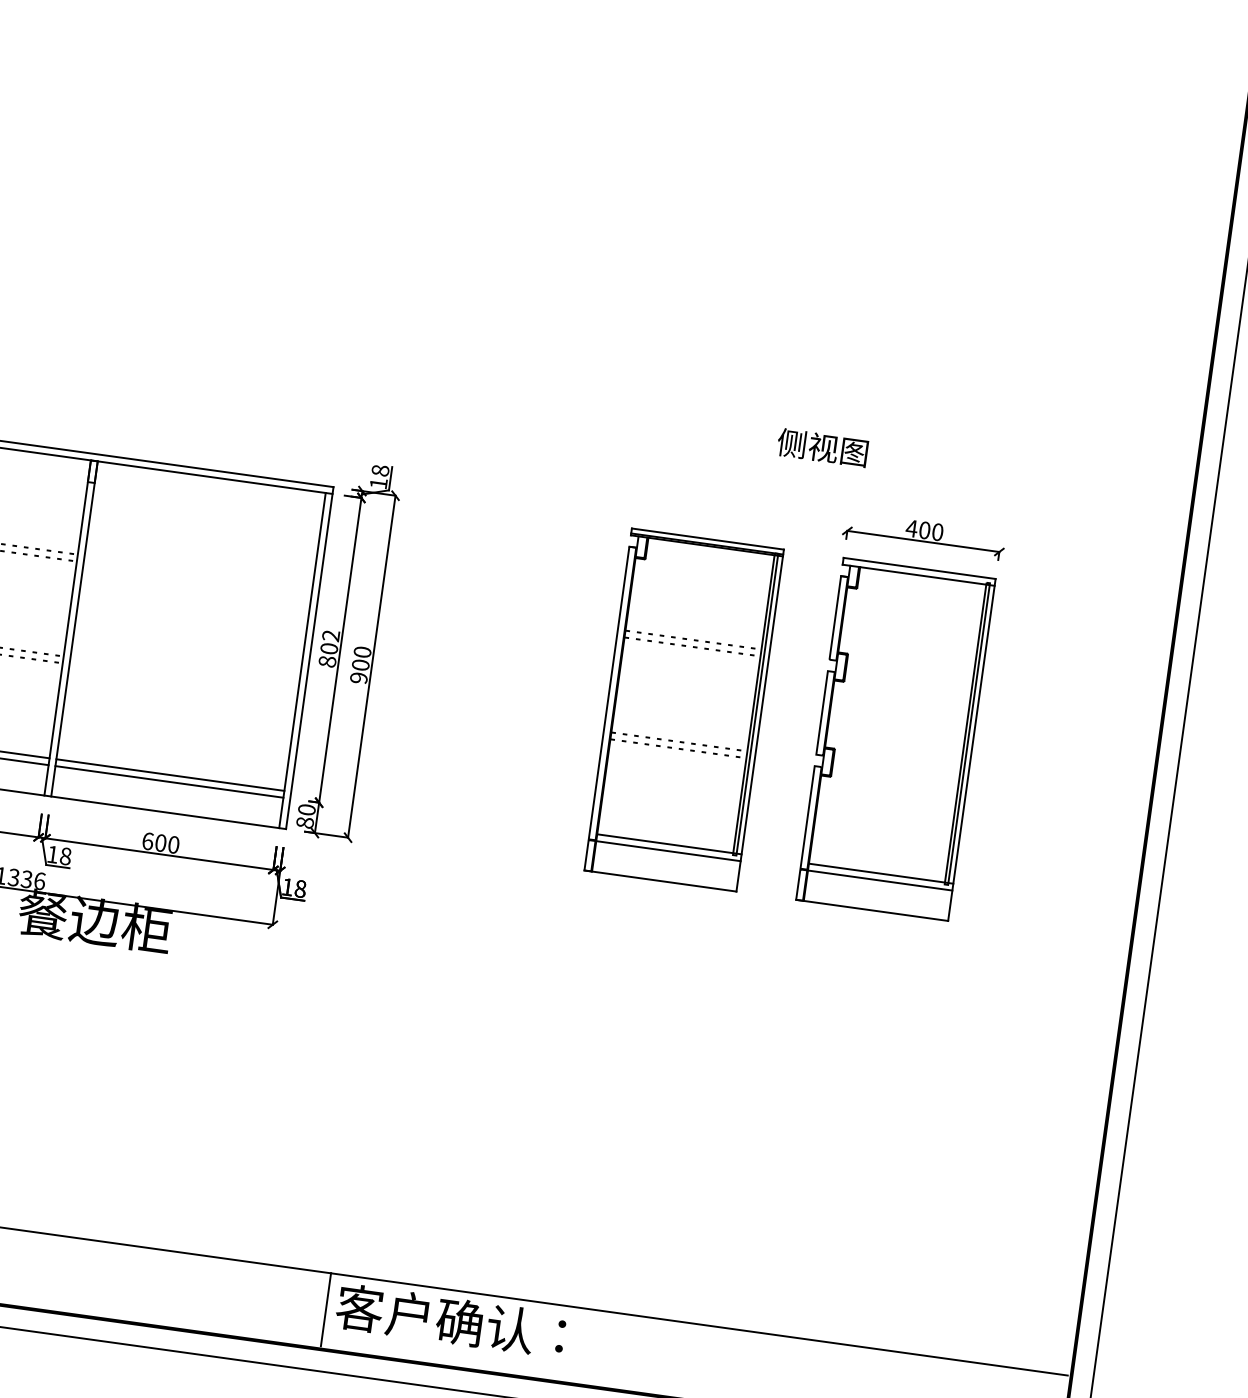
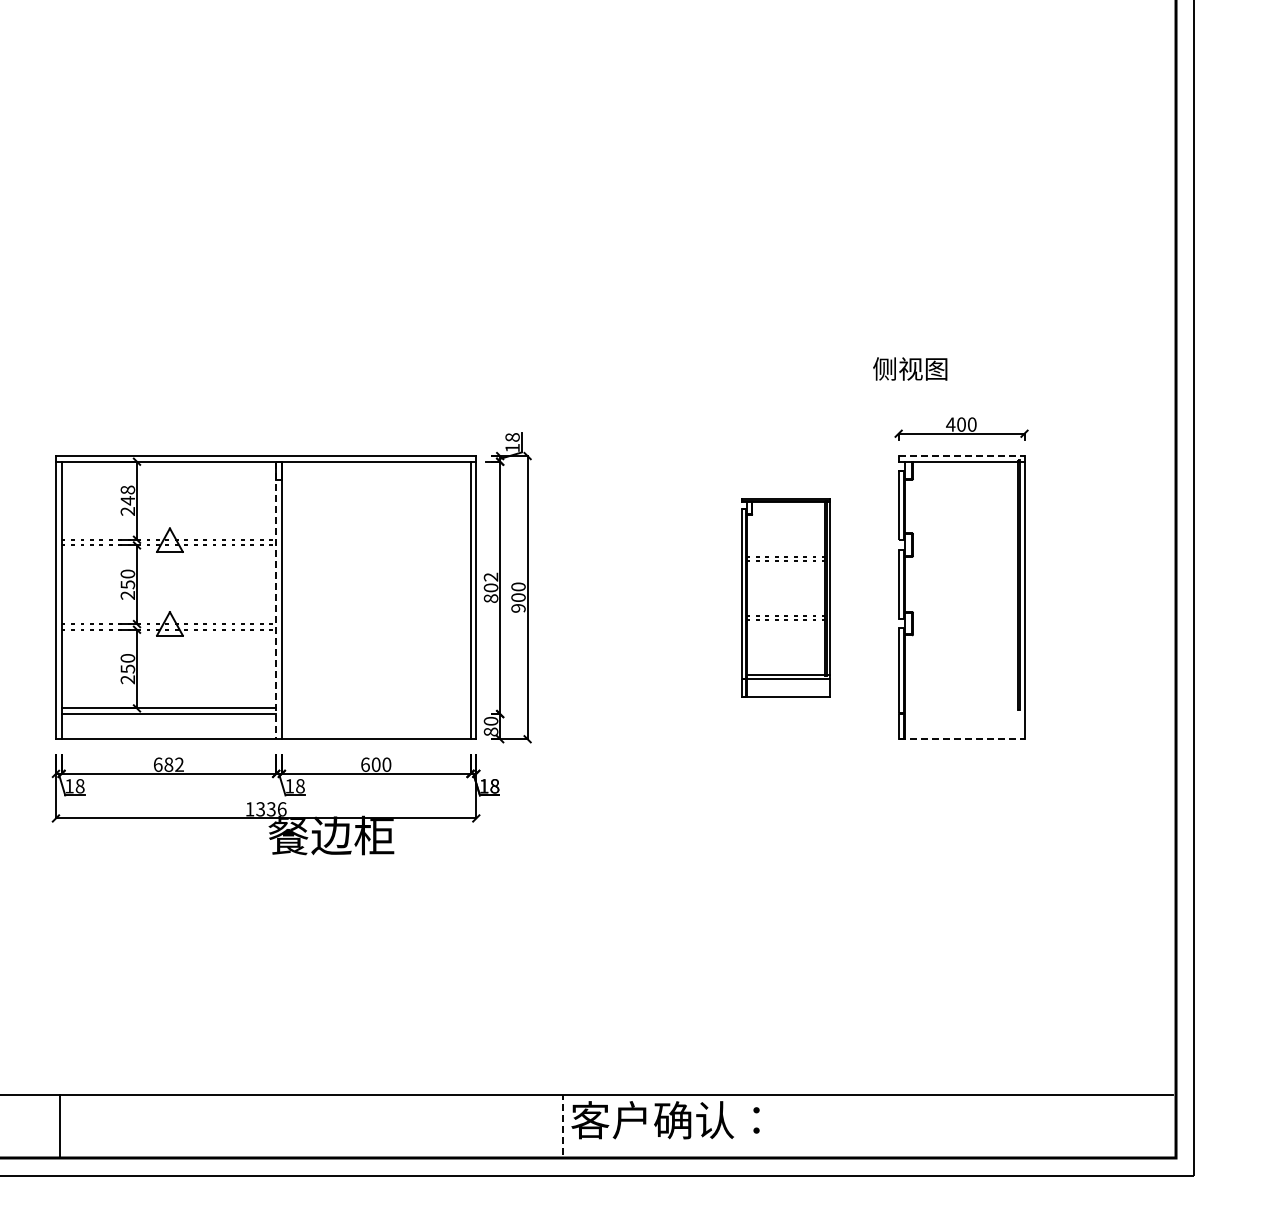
text: (823, 447) -> (910, 368), moved
line: (919, 568) -> (961, 456), solid -> dashed
line: (68, 628) -> (276, 600), solid -> dashed
part: (683, 709) -> (785, 597), size x0.7
line: (169, 775) -> (375, 708), removed
line: (168, 782) -> (375, 714), removed
line: (880, 873) -> (964, 708), removed
line: (879, 881) -> (964, 714), removed
line: (872, 910) -> (961, 739), solid -> dashed
line: (325, 1308) -> (562, 1124), solid -> dashed

